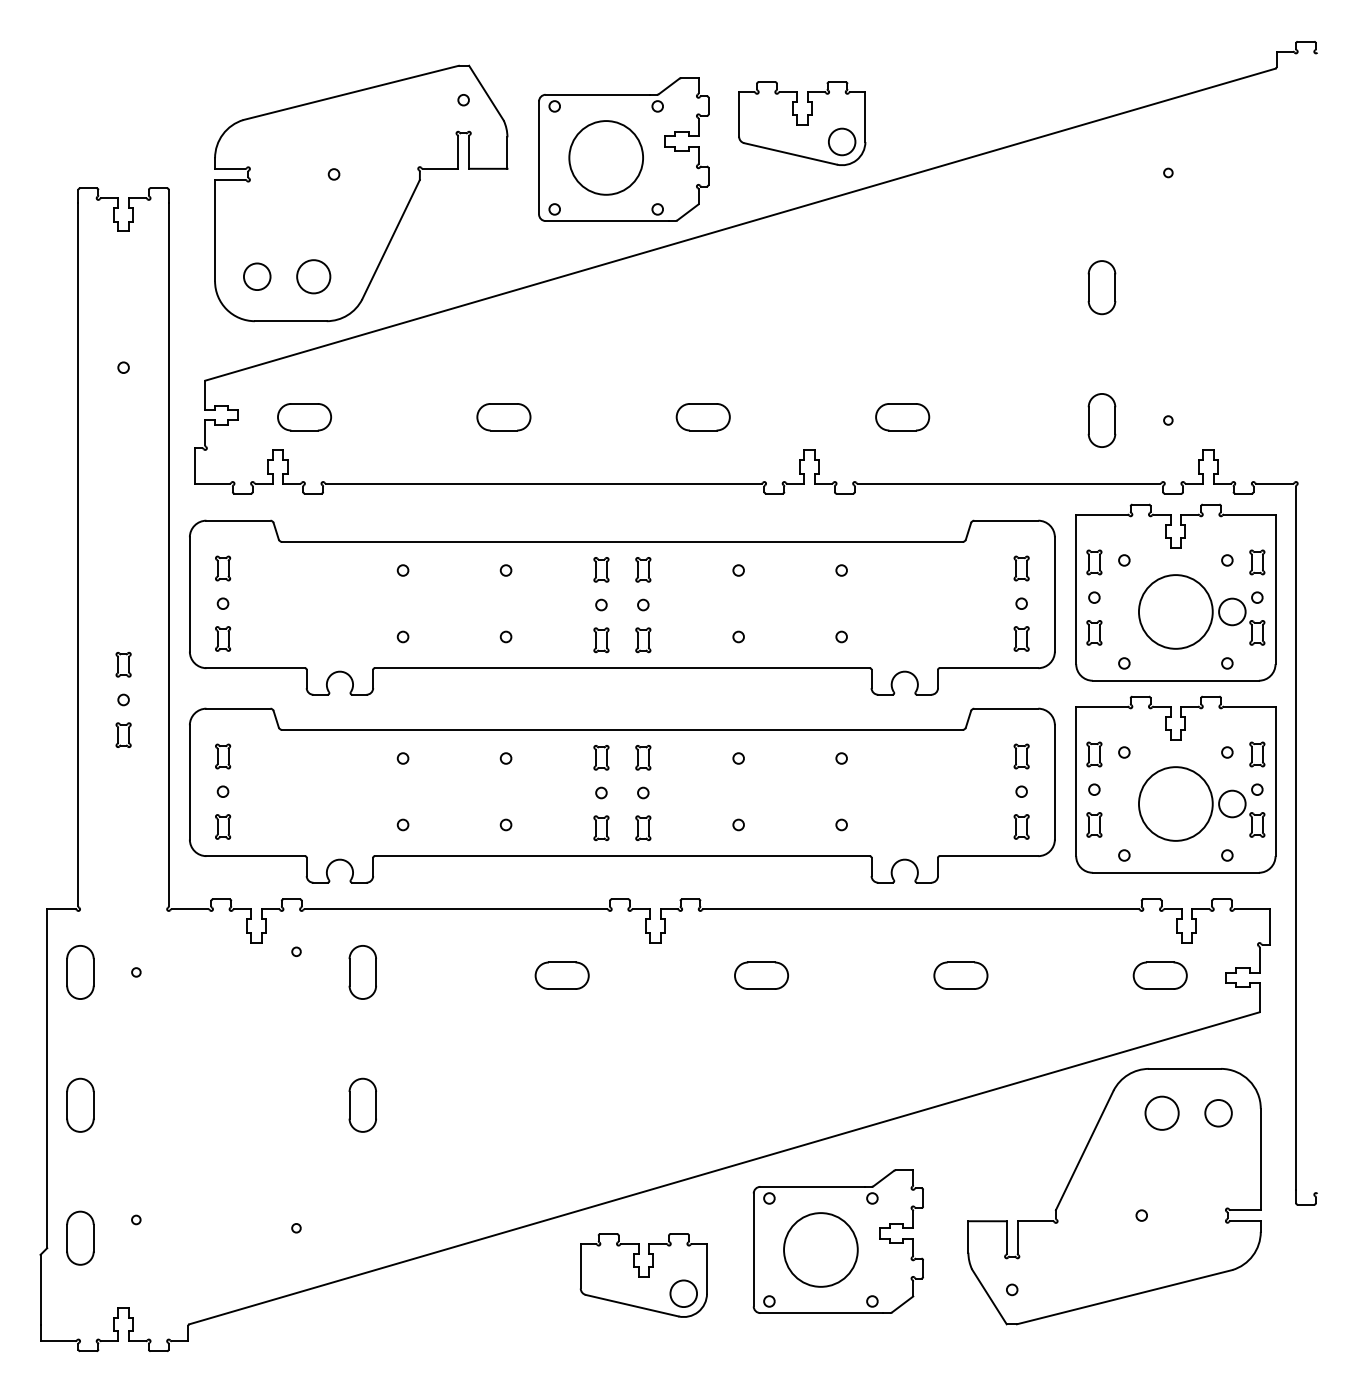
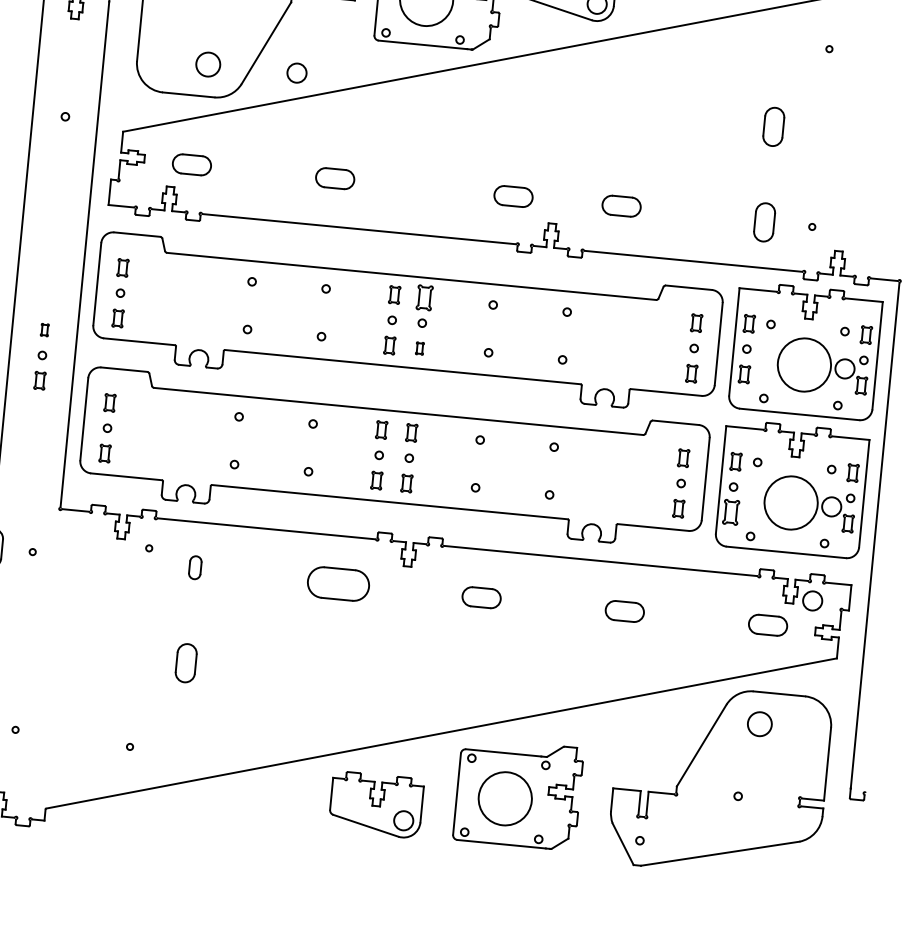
circle: (257, 276) -> (297, 72), moved
part: (702, 417) -> (512, 196), moved
part: (643, 569) -> (424, 297), size x1.4
part: (643, 640) -> (420, 348), size x0.7
part: (123, 664) -> (44, 329), size x0.7
part: (1094, 824) -> (731, 512), size x1.4
part: (362, 972) -> (195, 567), size x0.6
part: (561, 975) -> (337, 583), size x1.6
circle: (1218, 1113) -> (812, 601), moved

